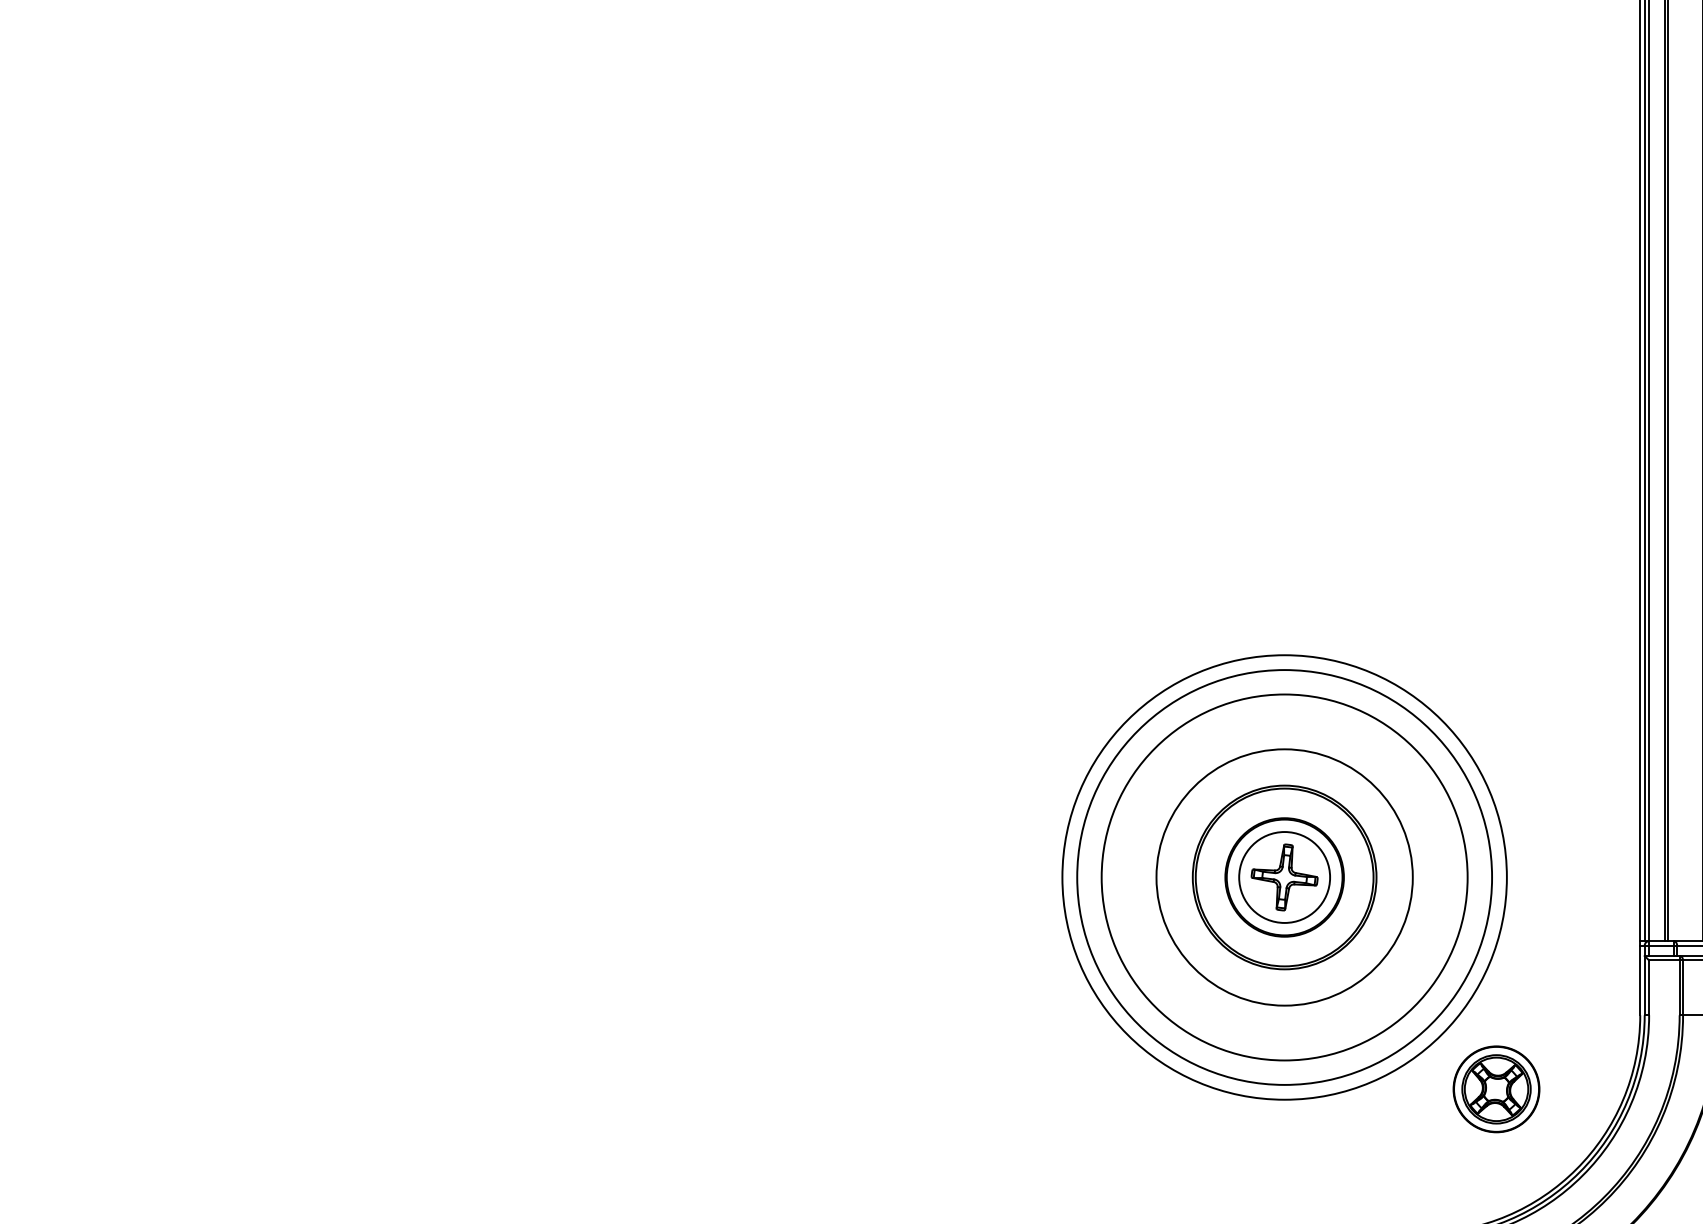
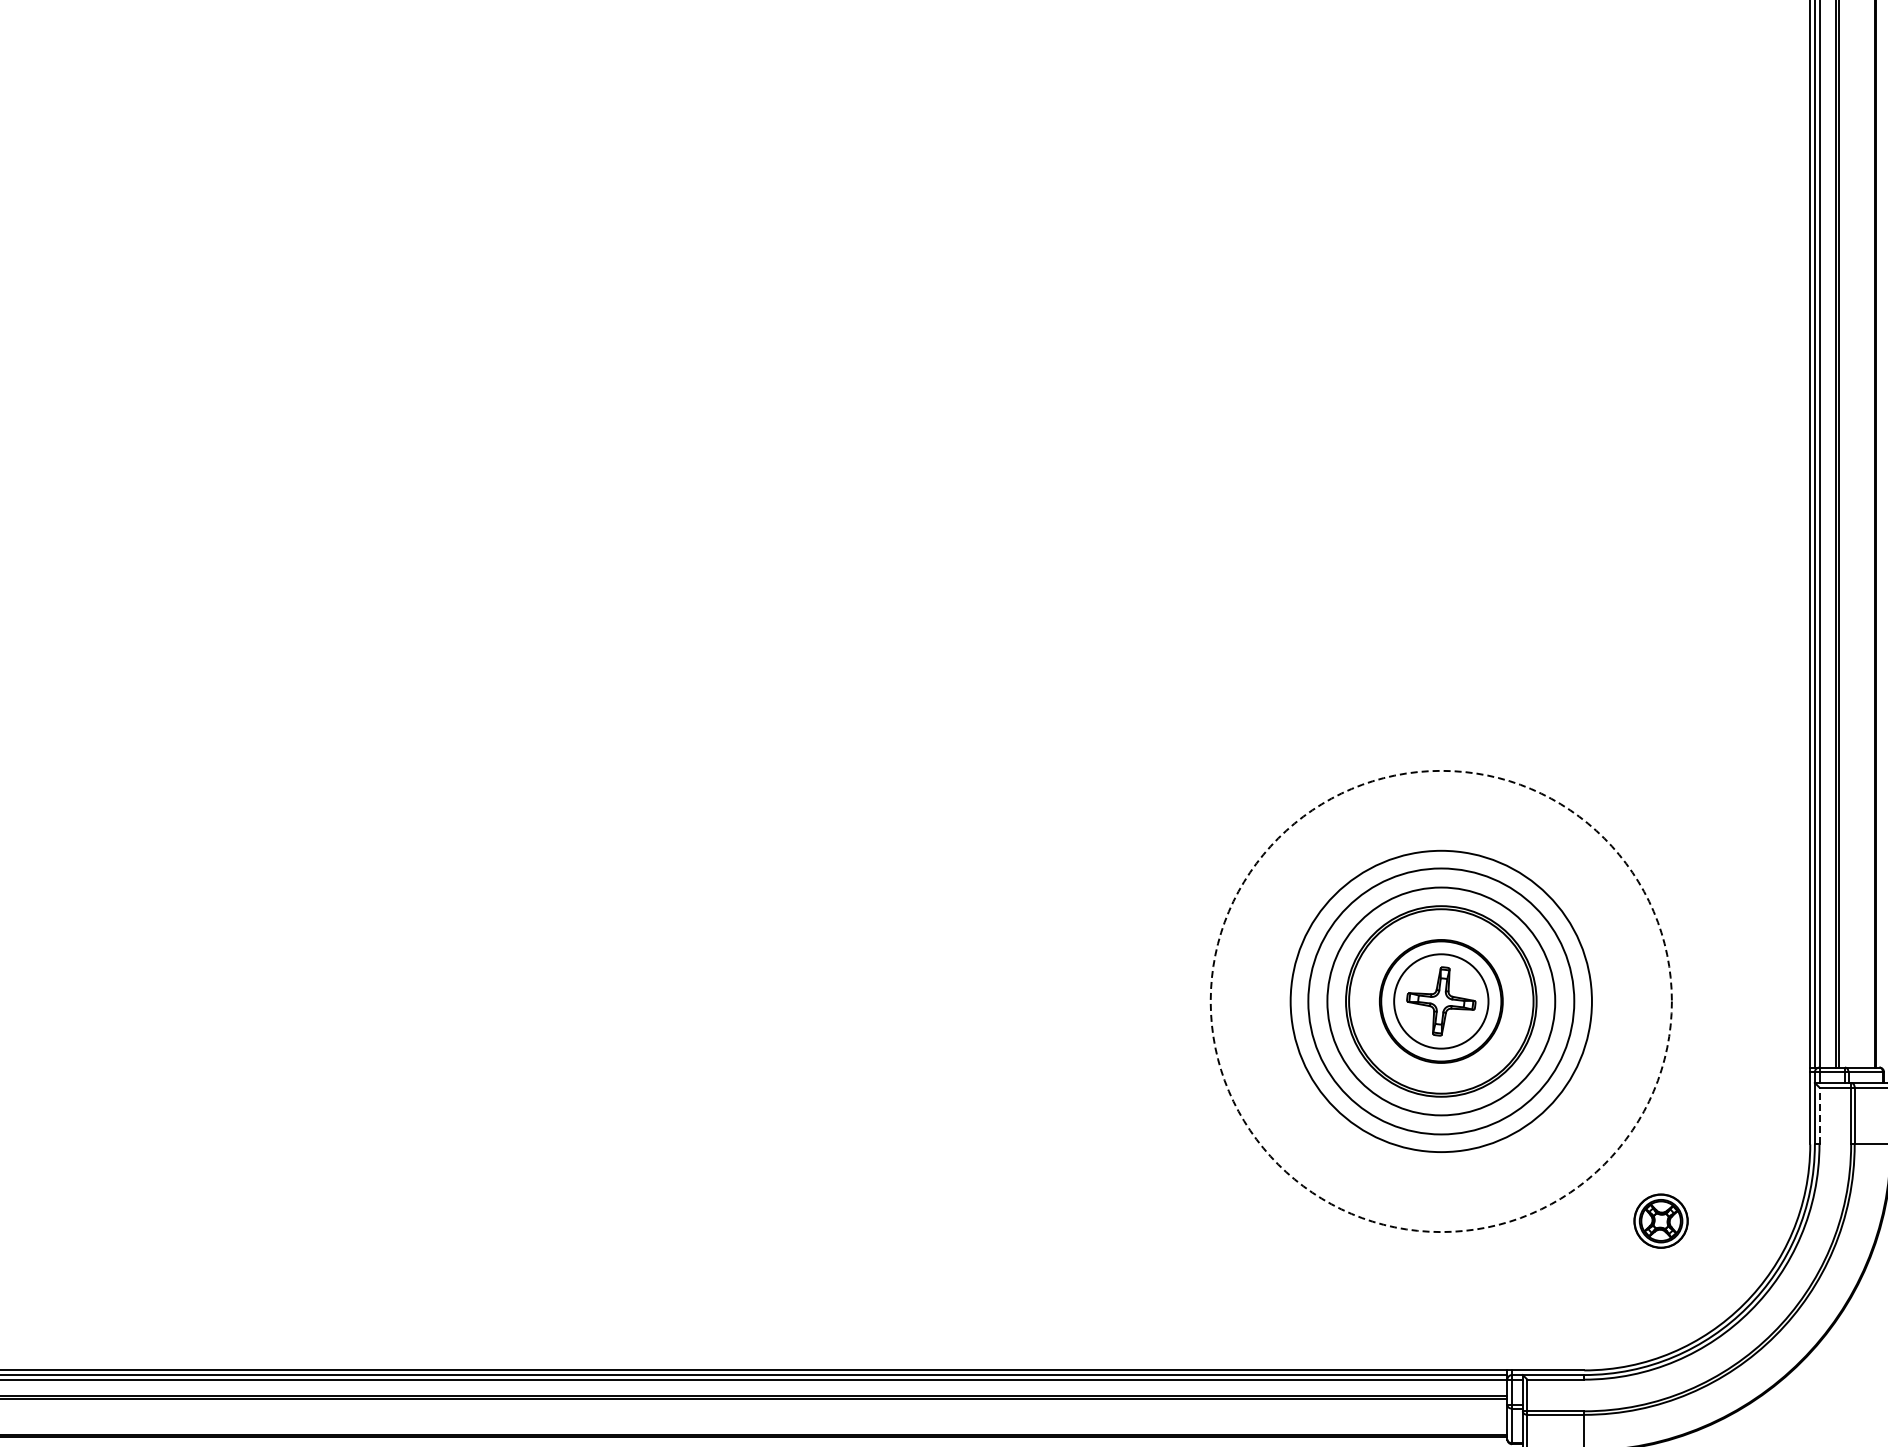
circle: (1283, 877) -> (1440, 1001), solid -> dashed
circle: (1284, 877) -> (1441, 1001), size x0.6
circle: (1284, 877) -> (1441, 1001), size x0.7
line: (1649, 987) -> (1819, 1115), solid -> dashed
part: (1495, 1088) -> (1660, 1220), size x0.6

